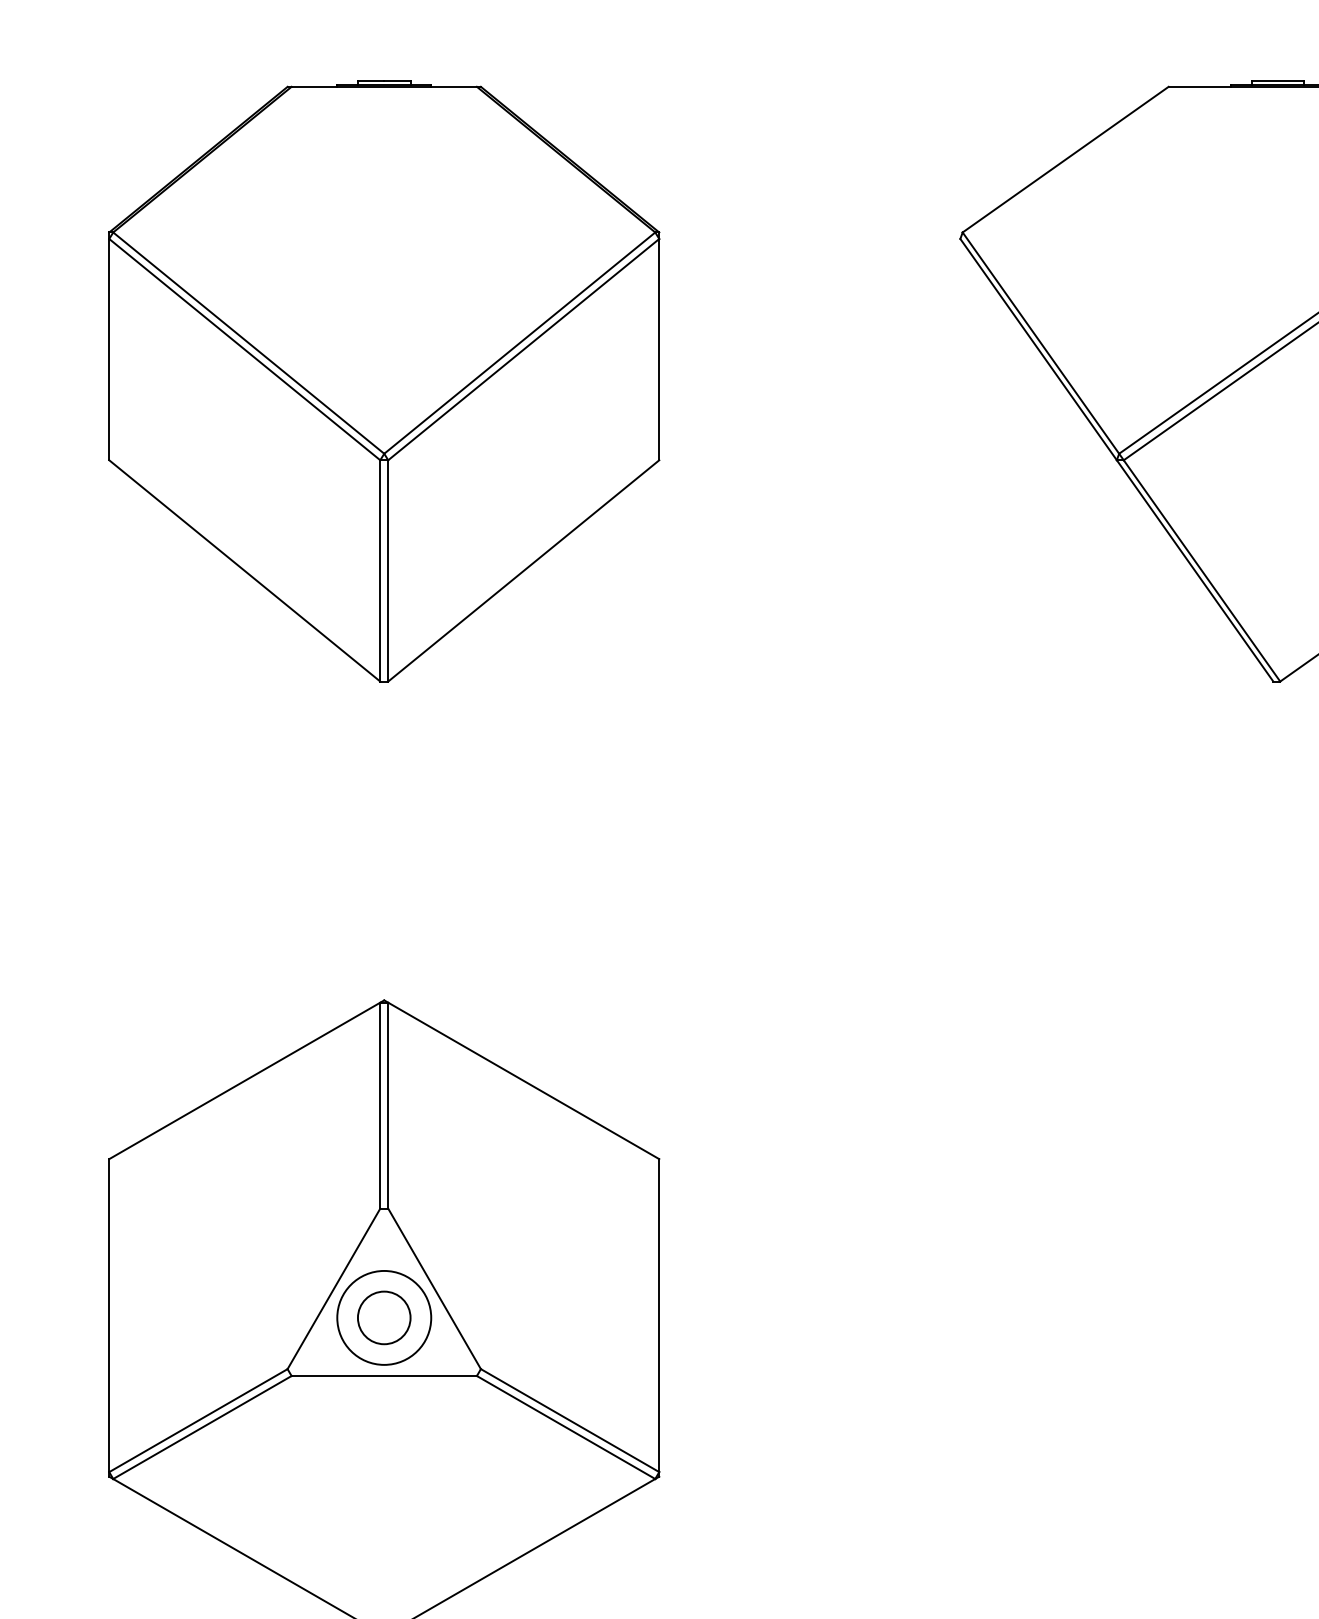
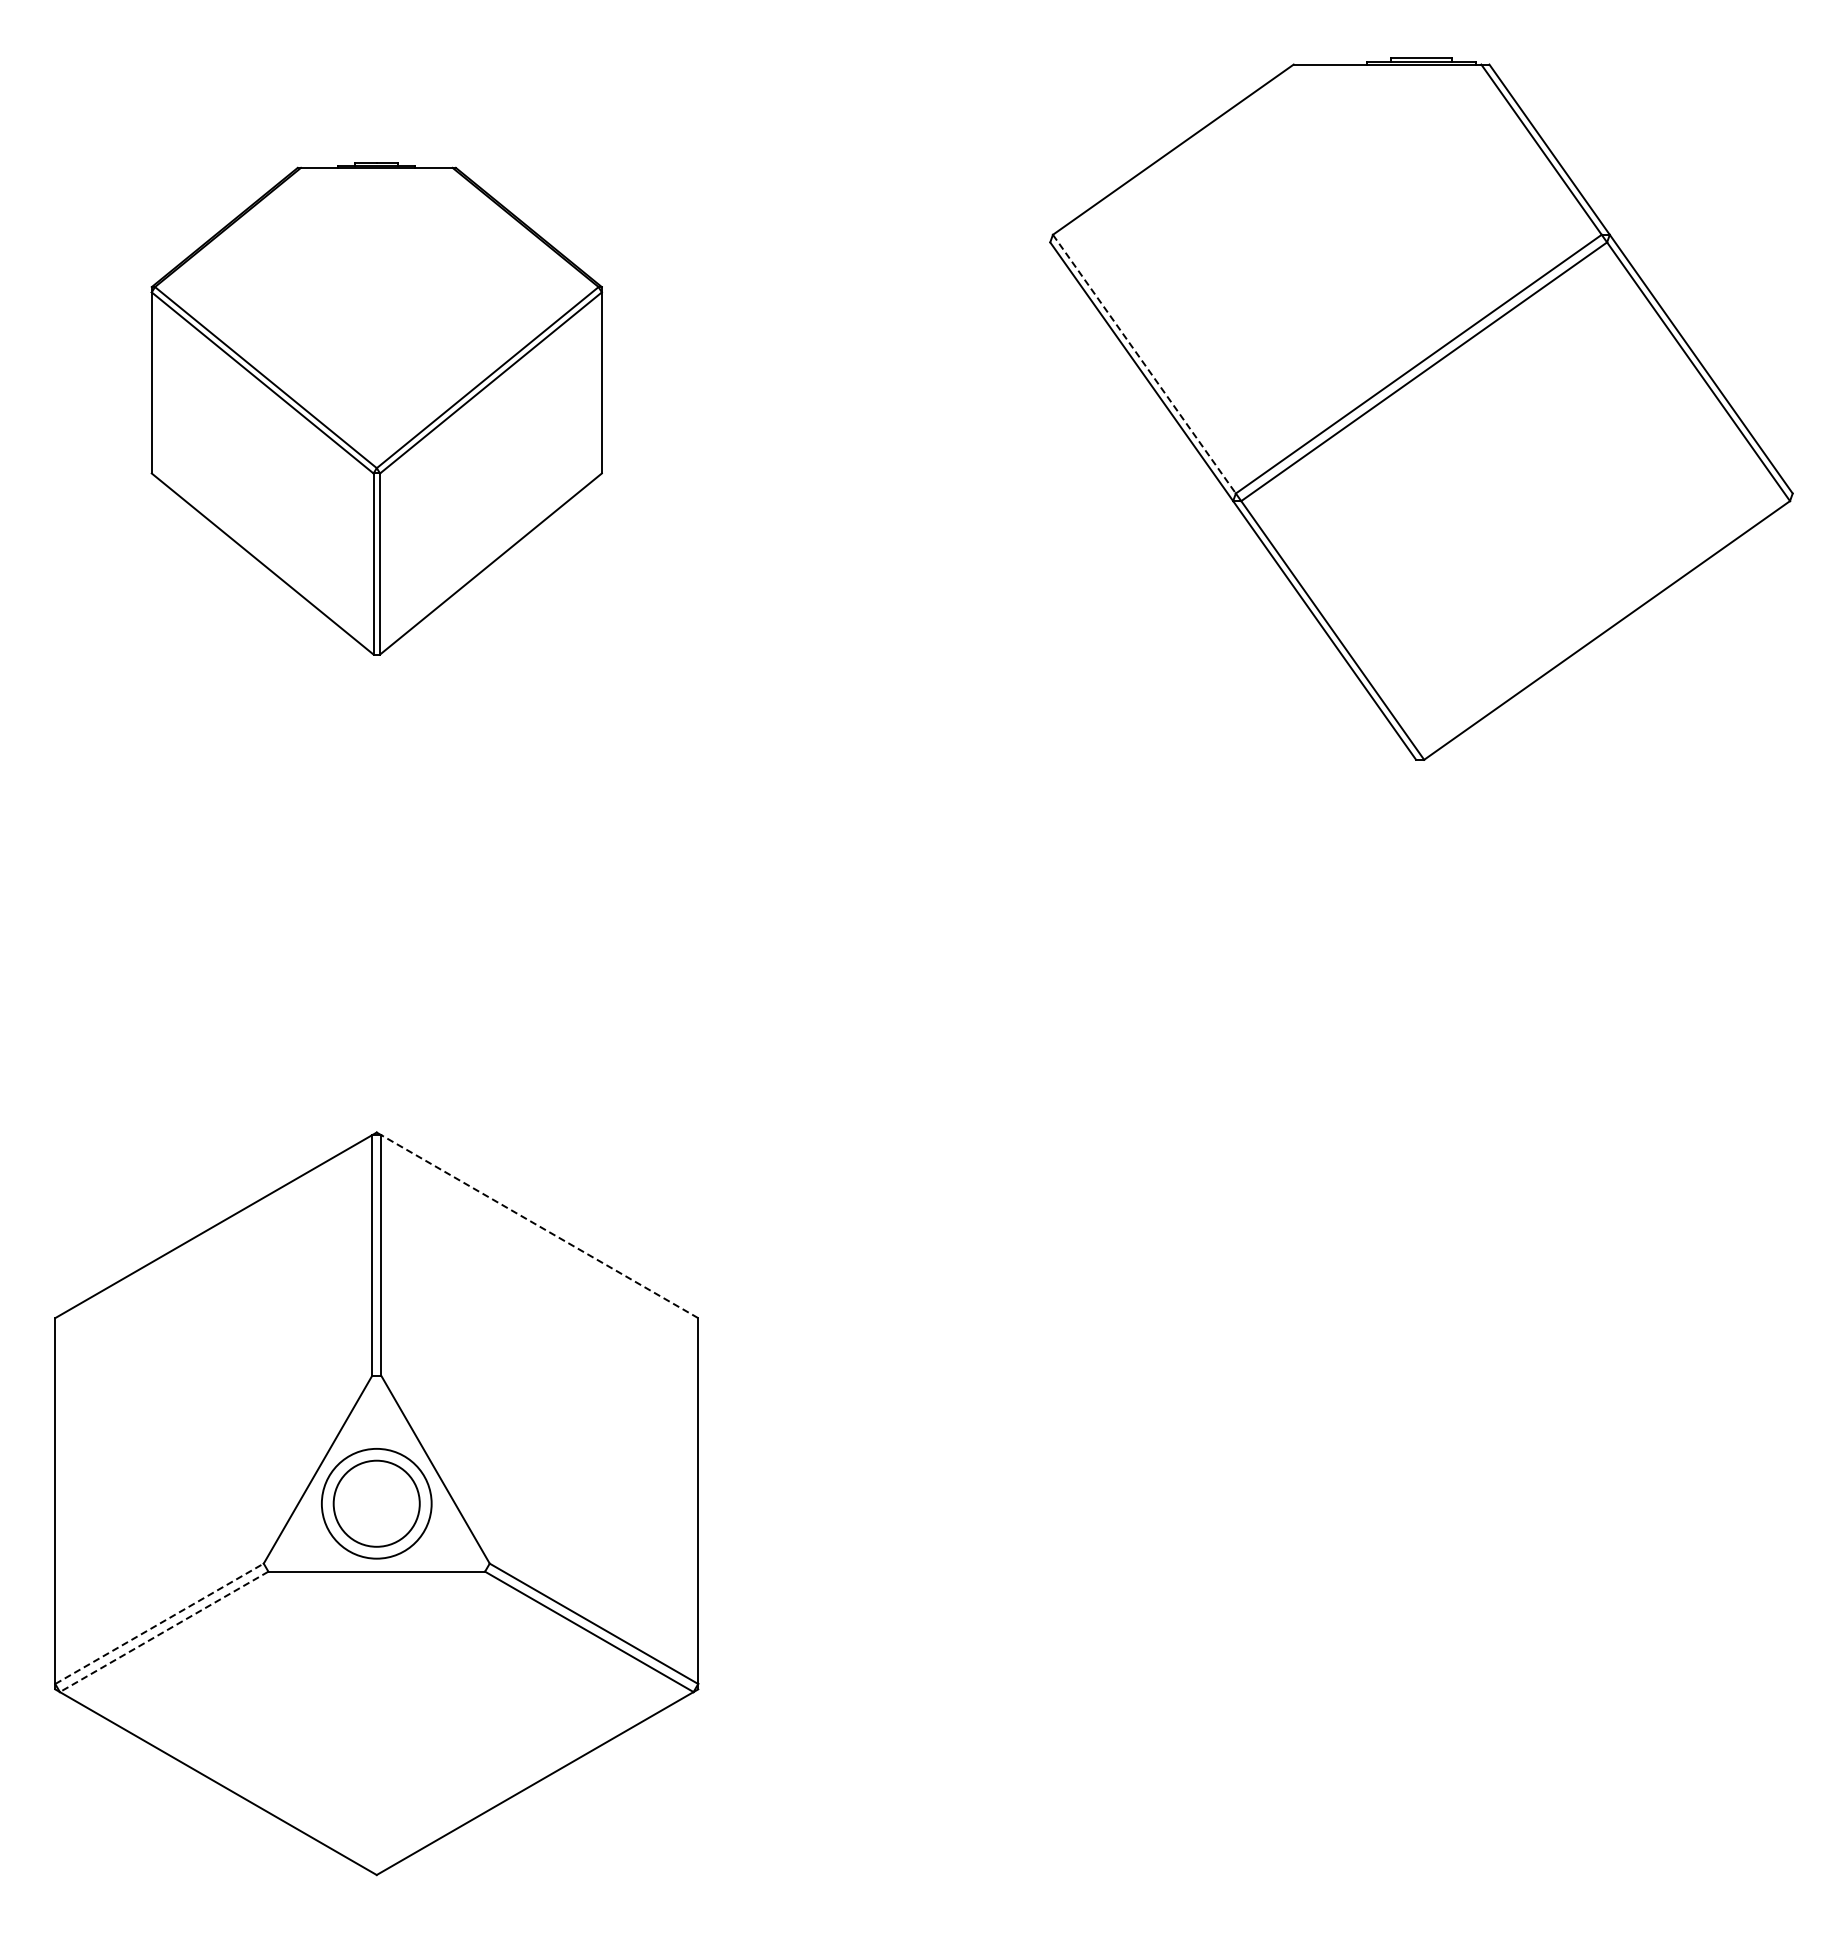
line: (1040, 343) -> (1144, 364), solid -> dashed
part: (384, 381) -> (376, 408), size x0.7
line: (523, 1080) -> (539, 1226), solid -> dashed
circle: (384, 1317) -> (376, 1503), size x1.4
line: (198, 1420) -> (159, 1623), solid -> dashed
line: (201, 1428) -> (163, 1632), solid -> dashed

